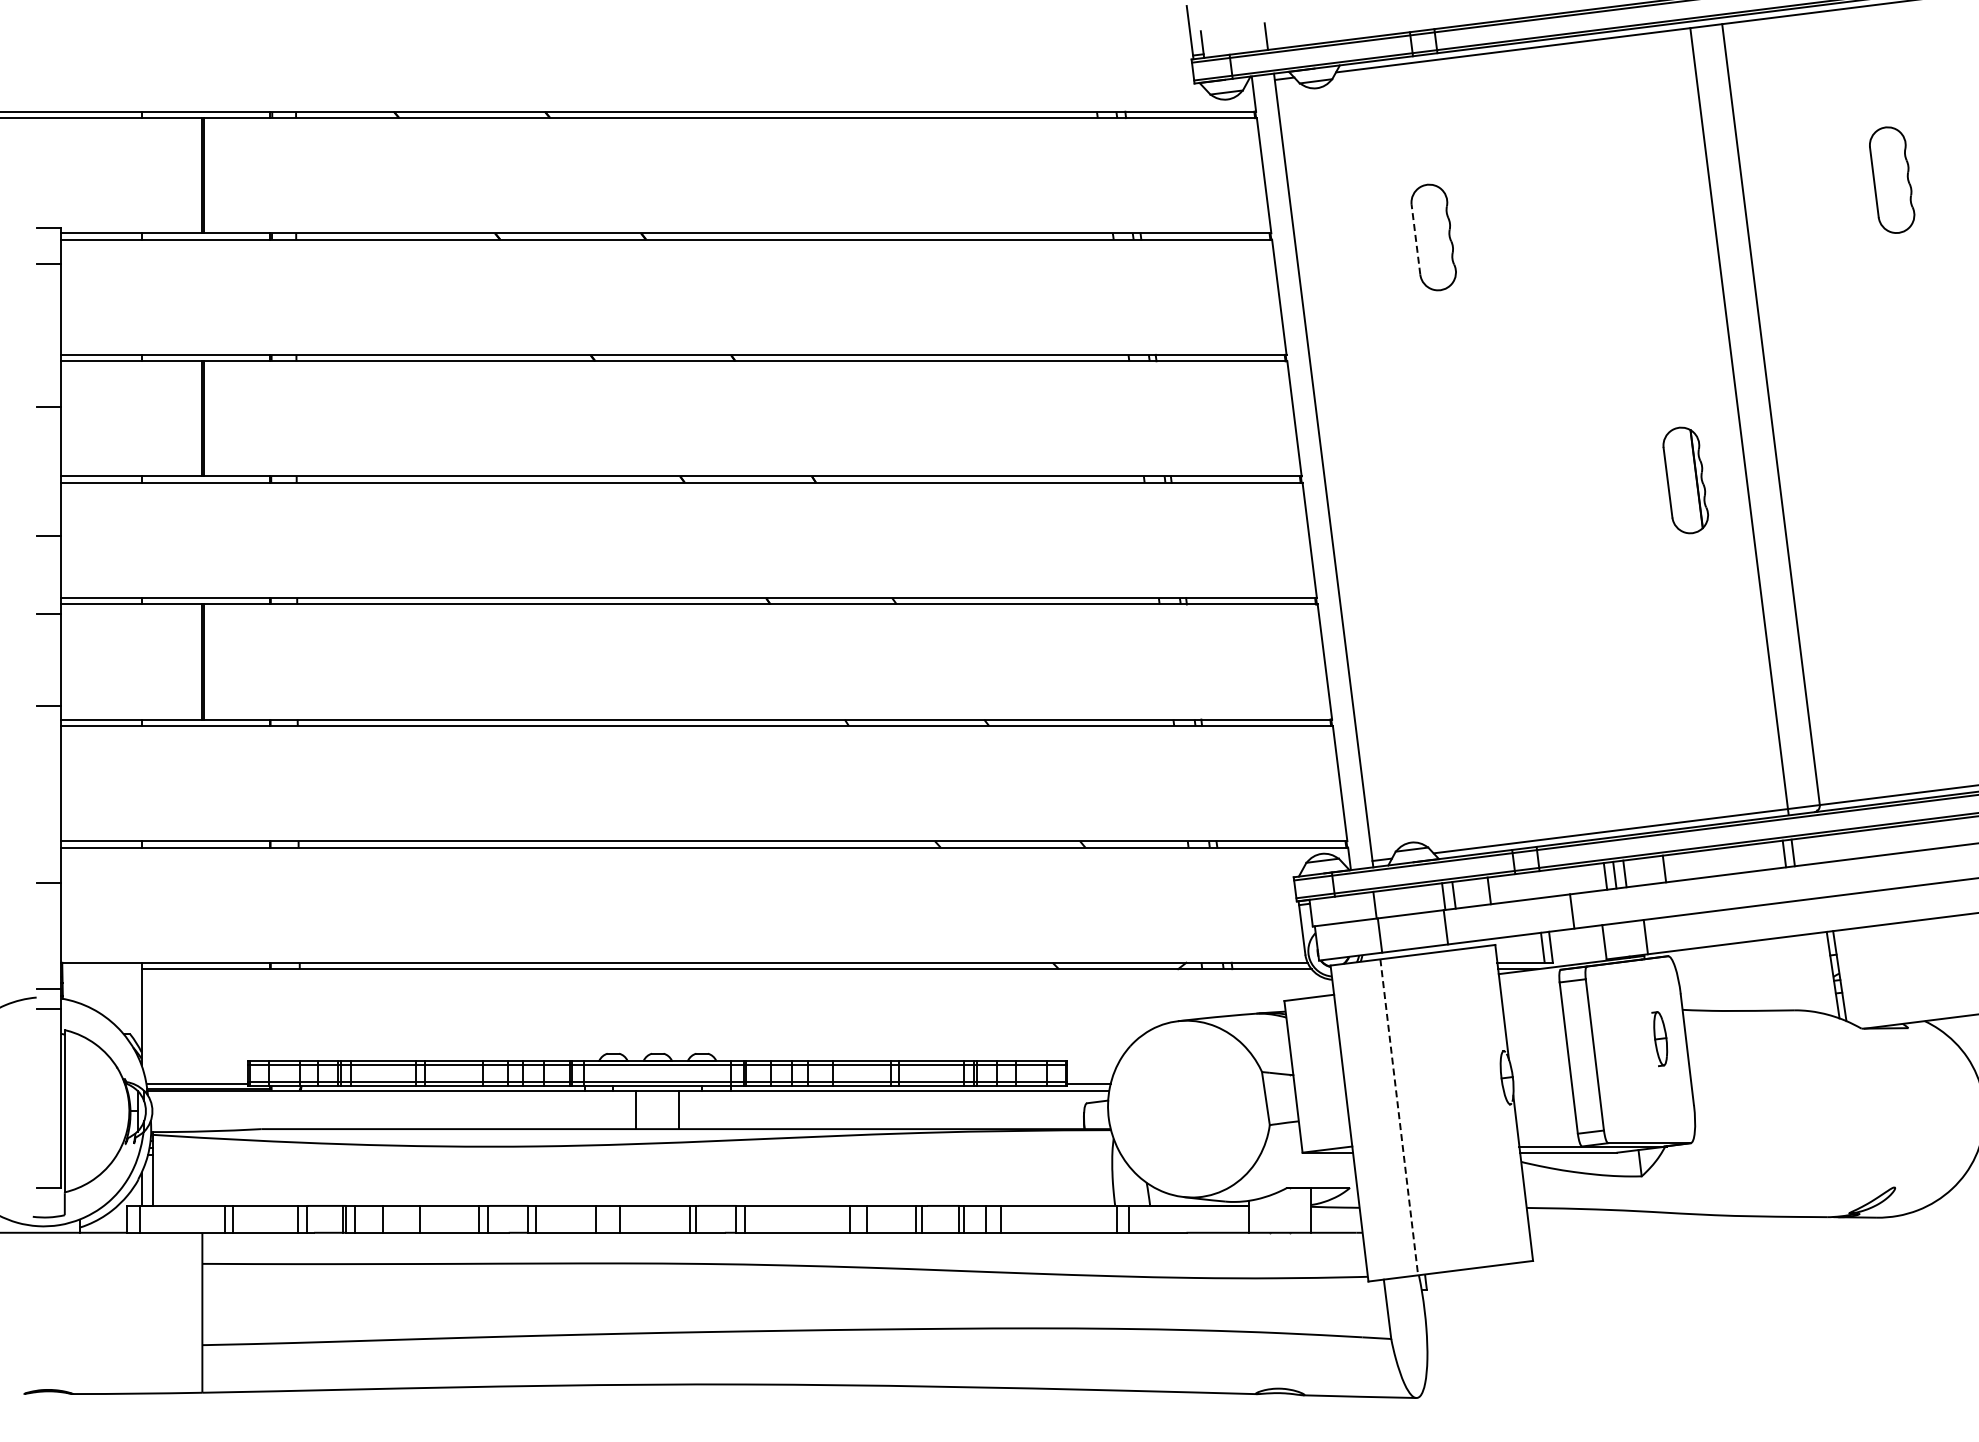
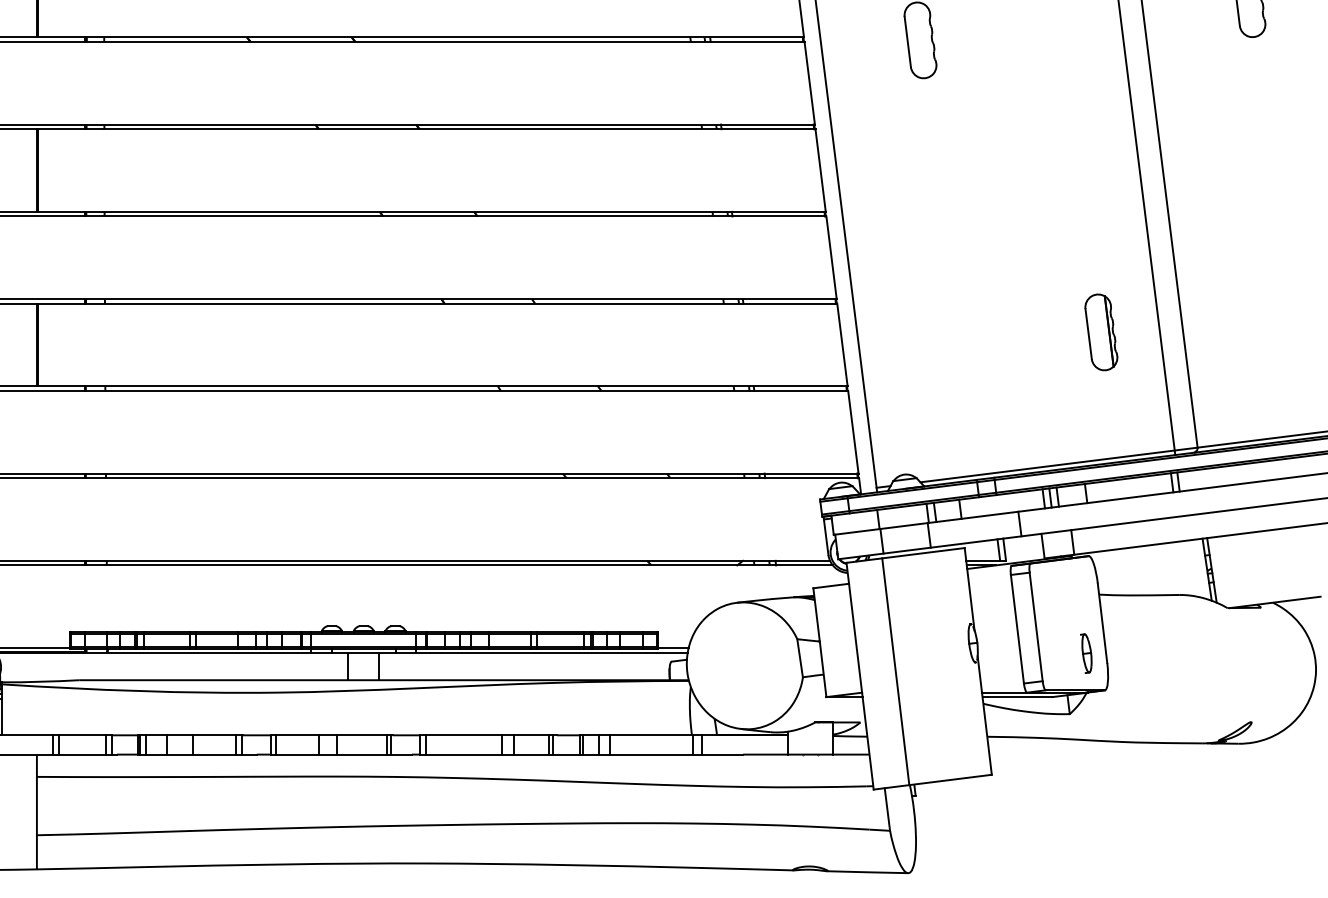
line: (1415, 239) -> (907, 41), dashed -> solid
part: (1685, 480) -> (1101, 332), moved
part: (1659, 1039) -> (1086, 653), moved
line: (1399, 1117) -> (895, 671), dashed -> solid

